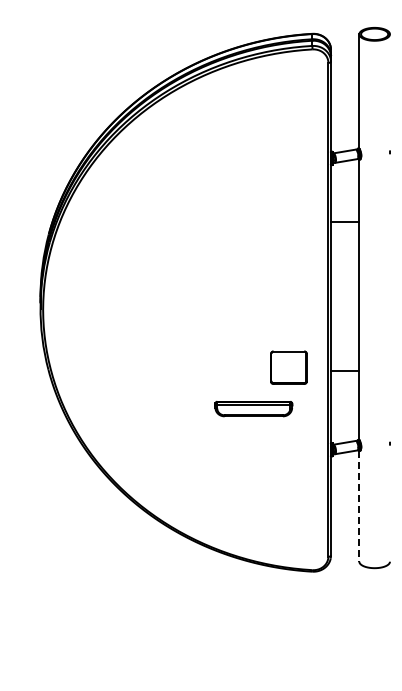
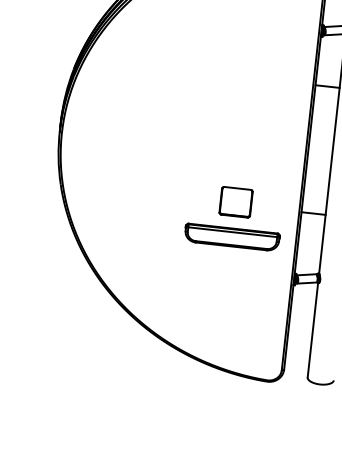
part: (288, 367) -> (235, 202), moved
part: (253, 408) -> (231, 236), size x1.43
line: (359, 506) -> (313, 330), dashed -> solid

